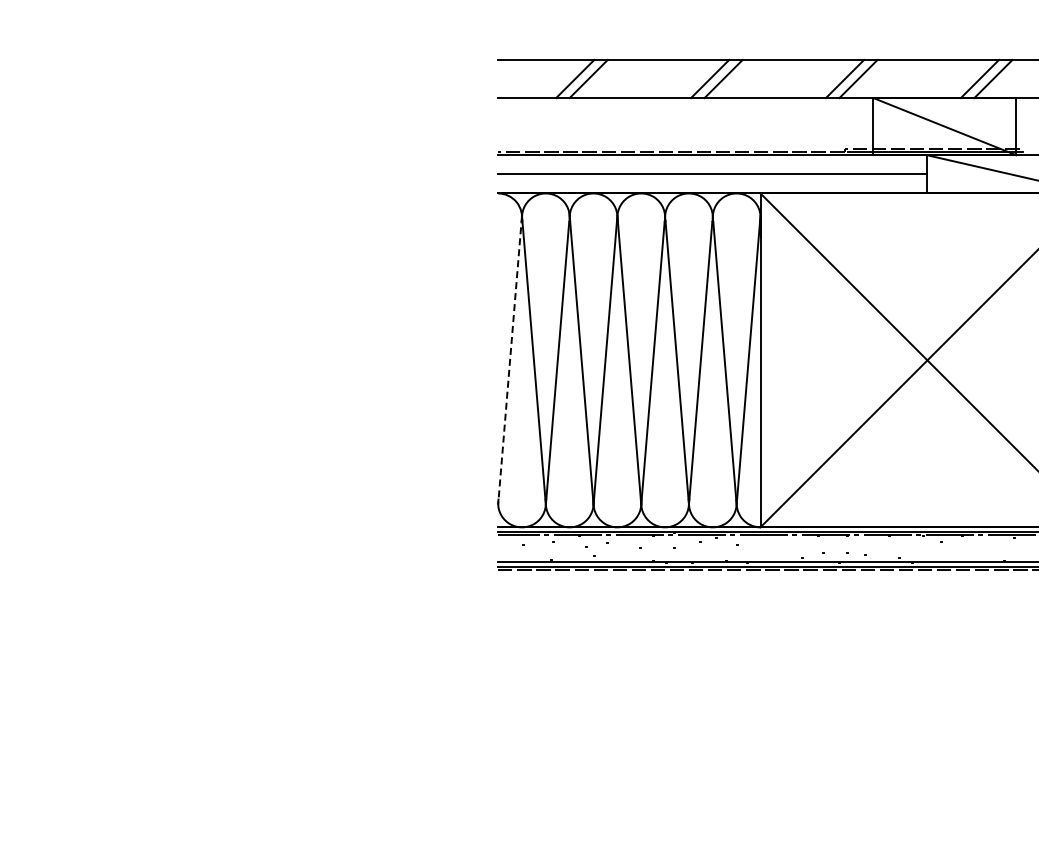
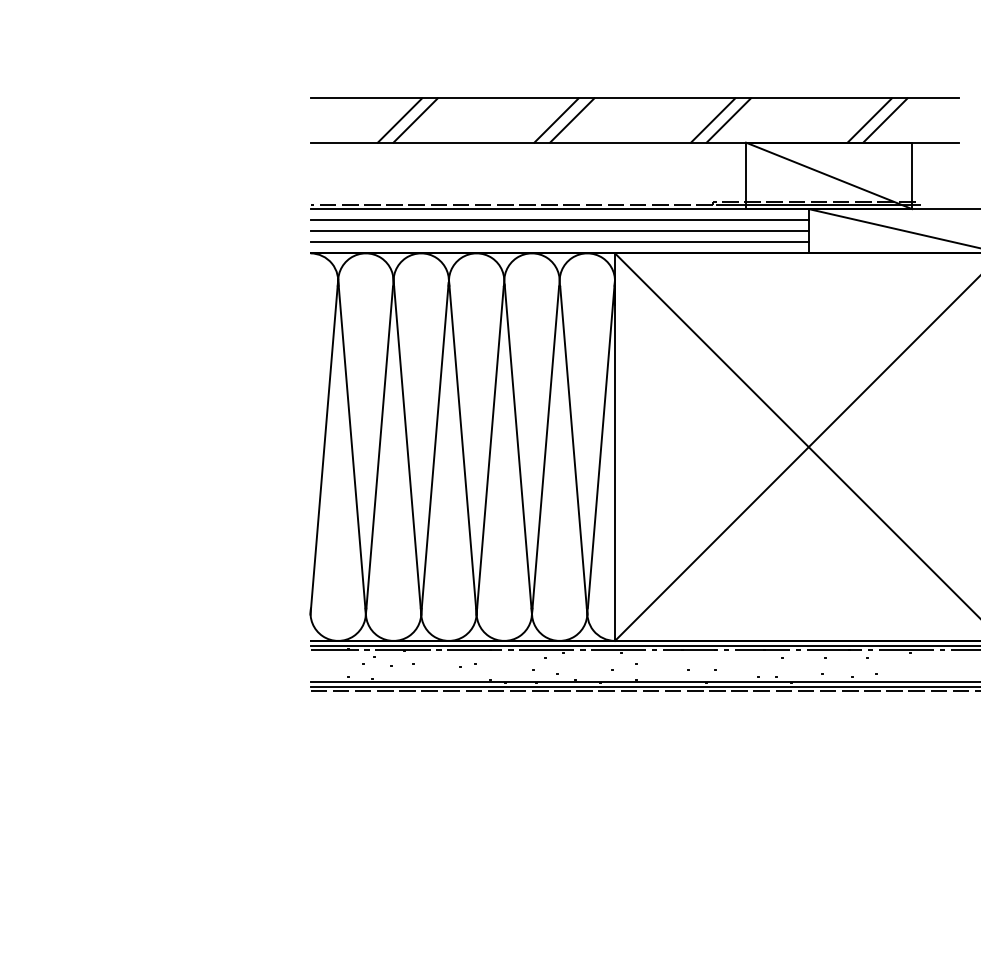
line: (712, 164) -> (559, 219), added
line: (712, 183) -> (559, 241), added
line: (510, 360) -> (324, 447), dashed -> solid

